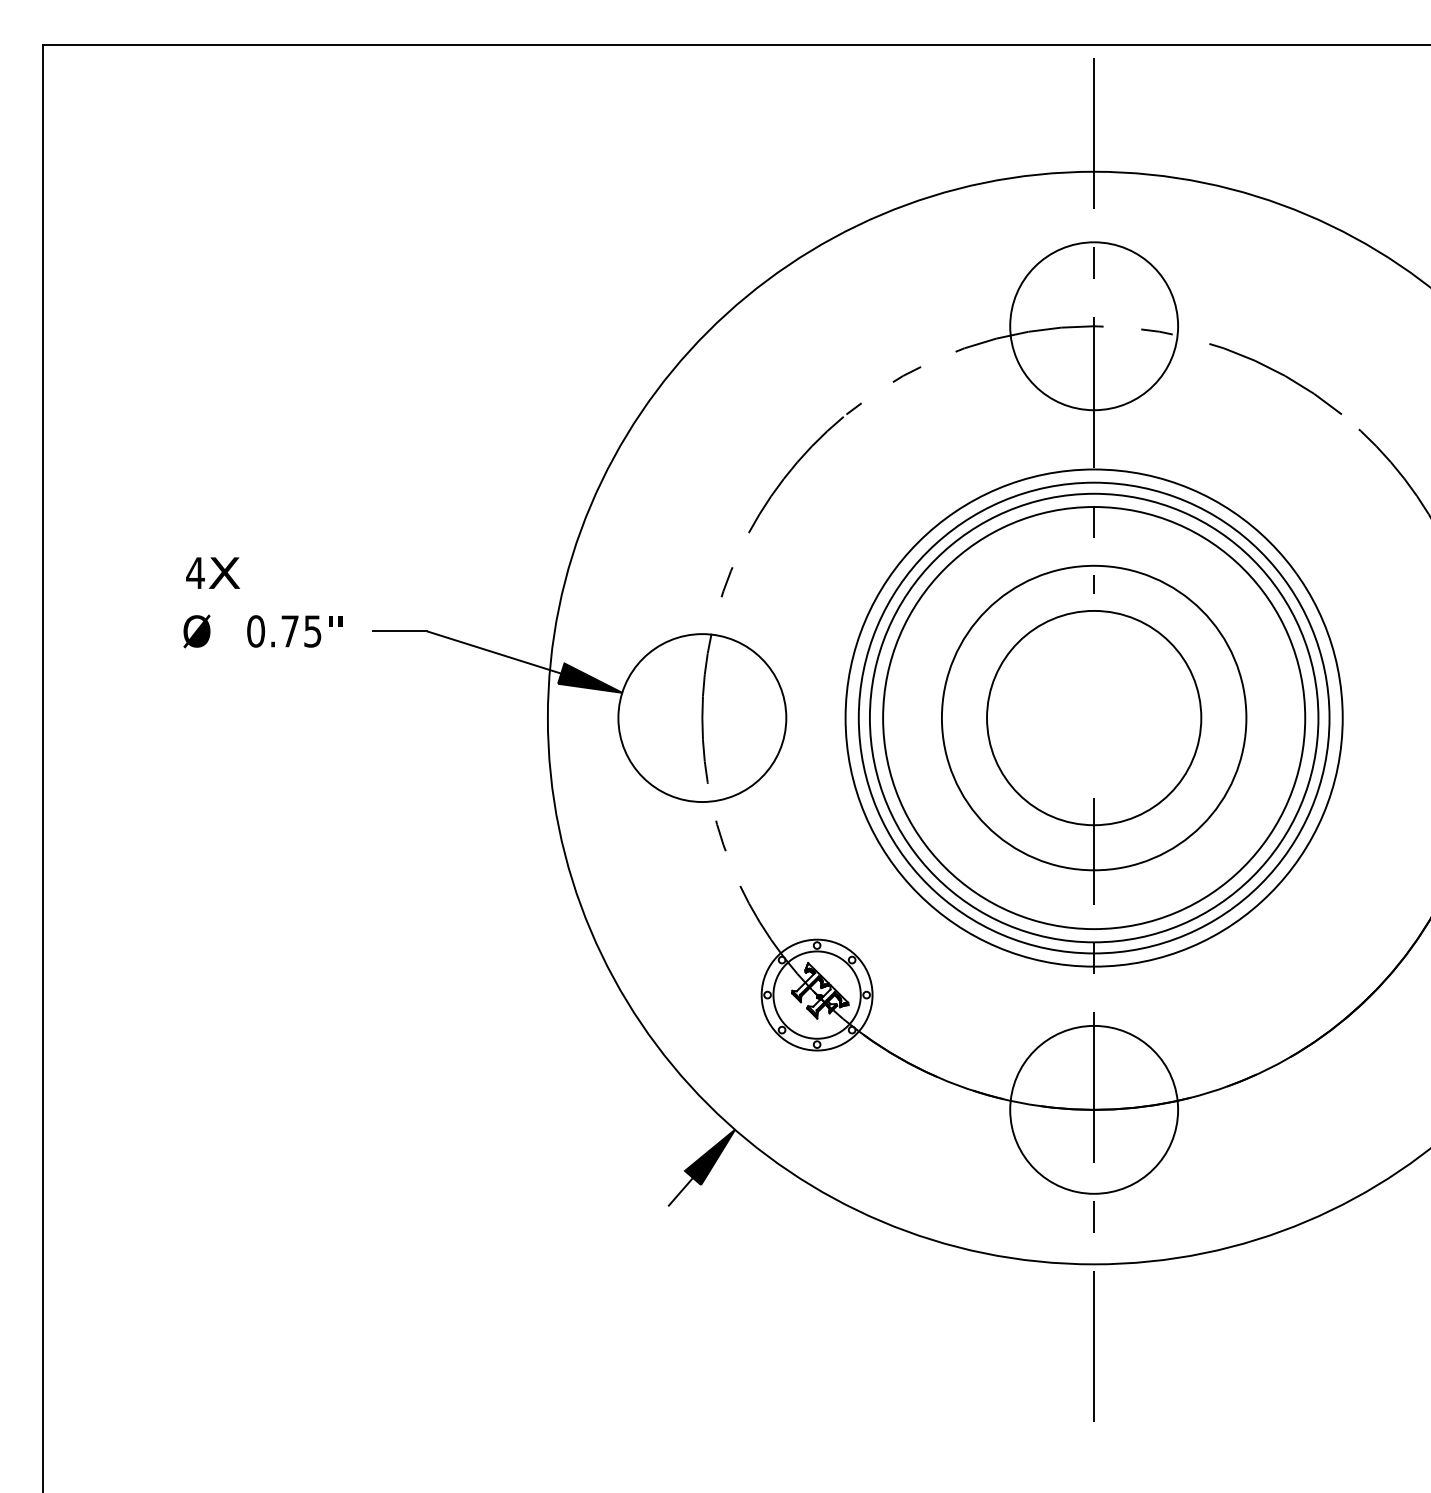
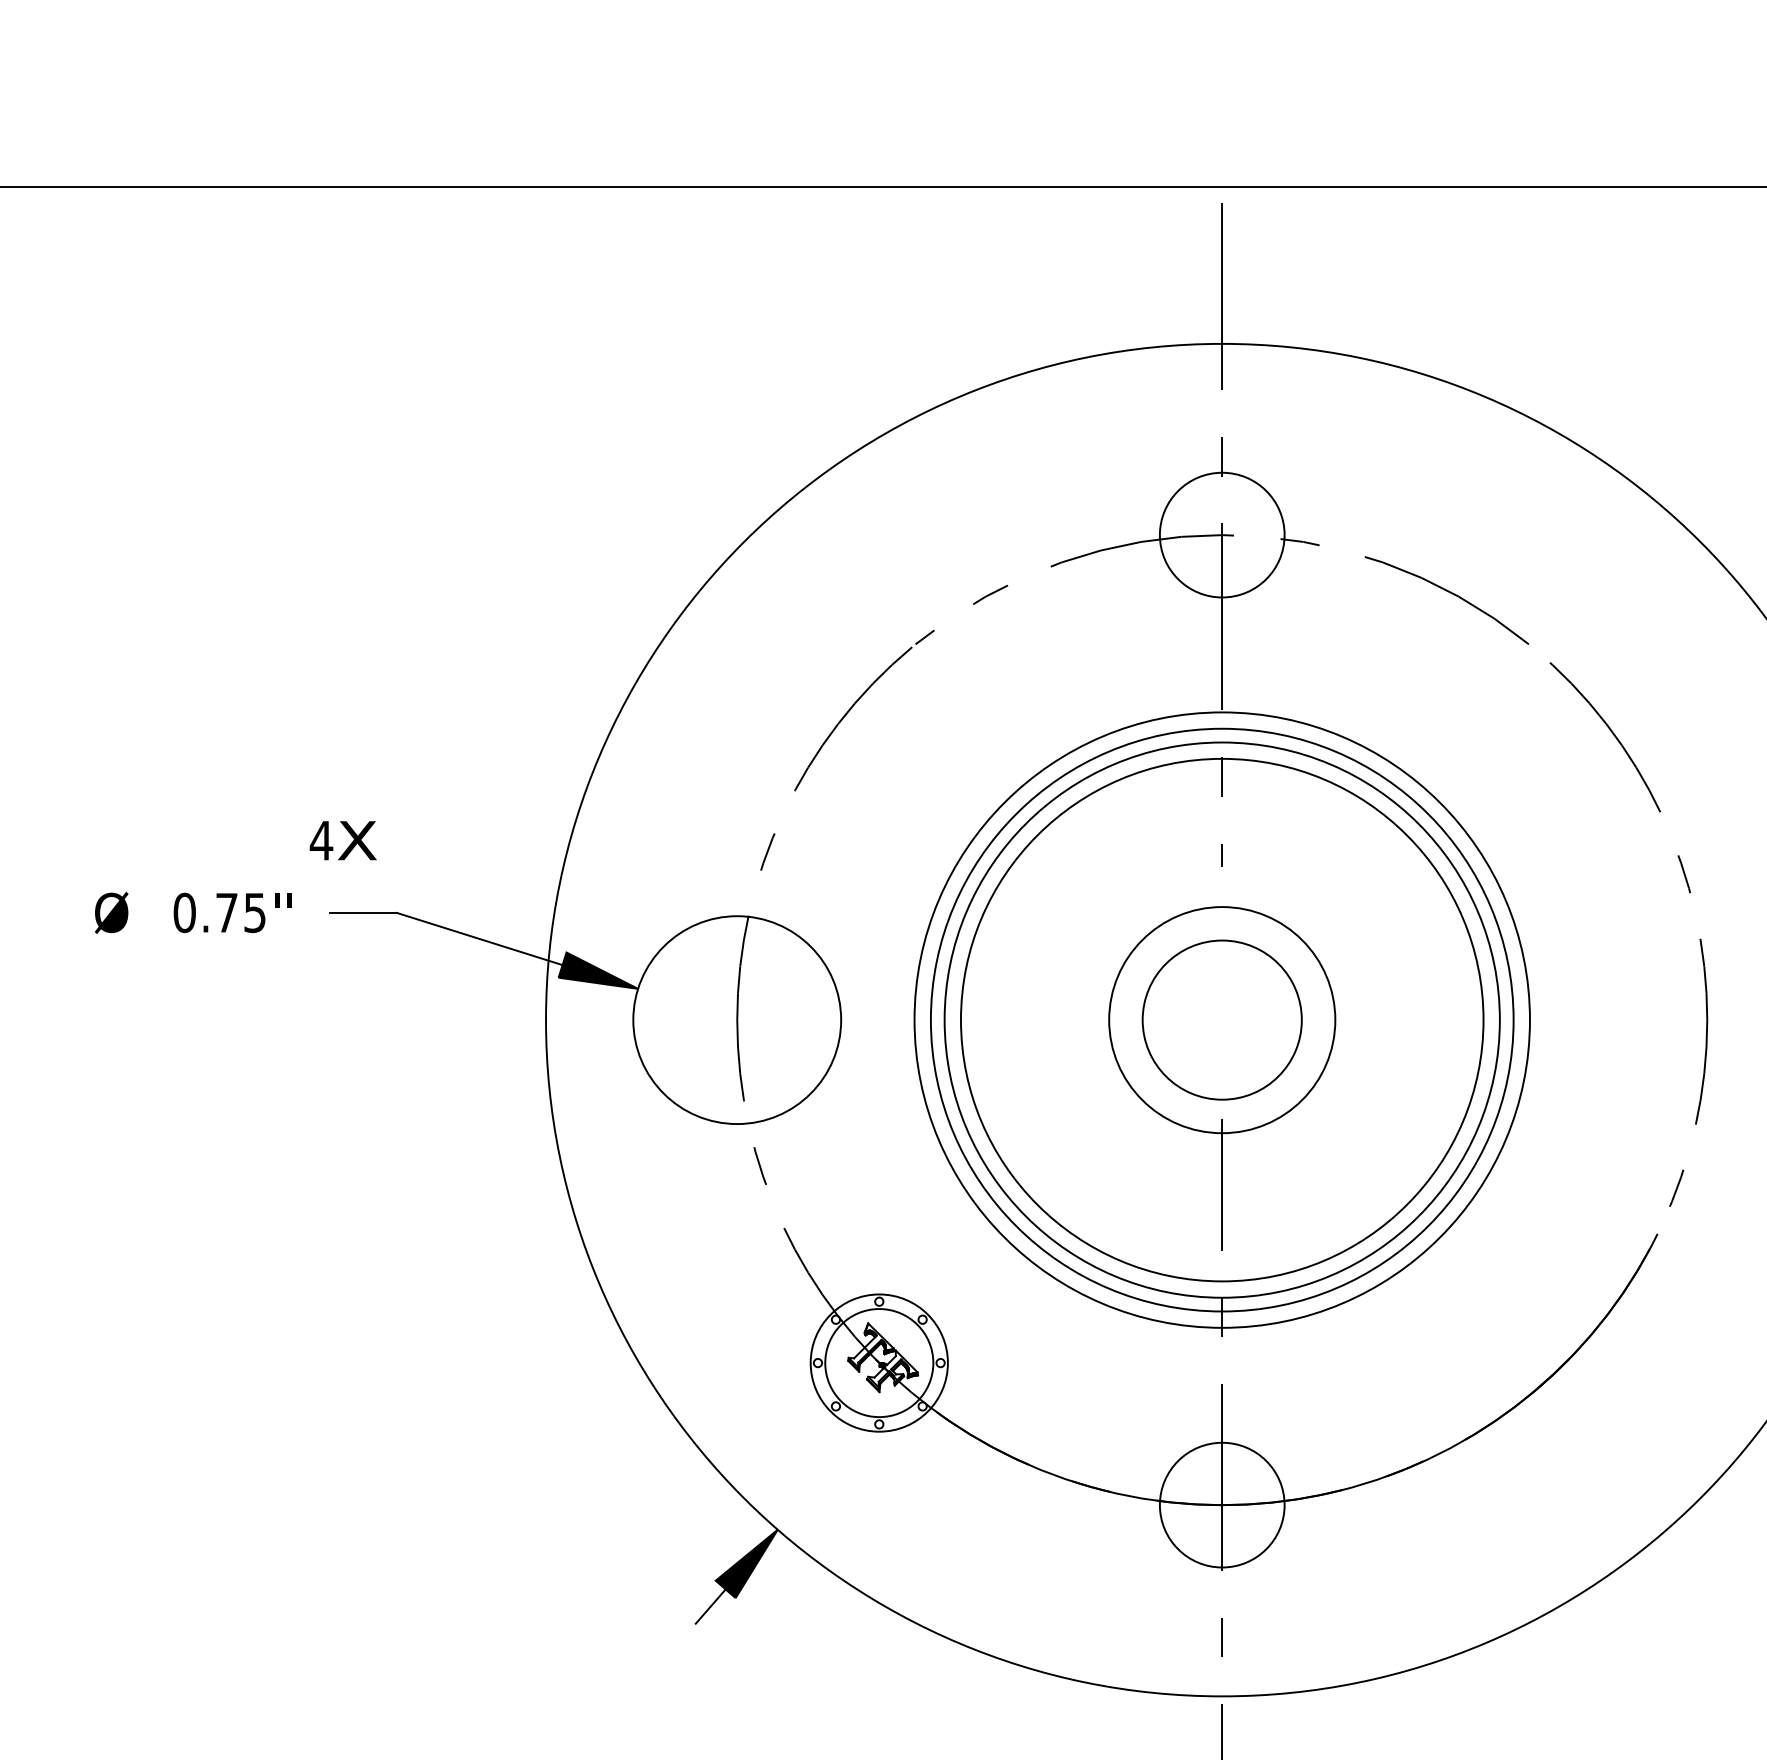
circle: (1094, 326) -> (1222, 535), size x0.6
text: (213, 572) -> (343, 839), moved
circle: (1093, 717) -> (1221, 1019), size x0.6
circle: (1094, 717) -> (1222, 1019), size x0.6
circle: (1094, 1109) -> (1222, 1504), size x0.6

